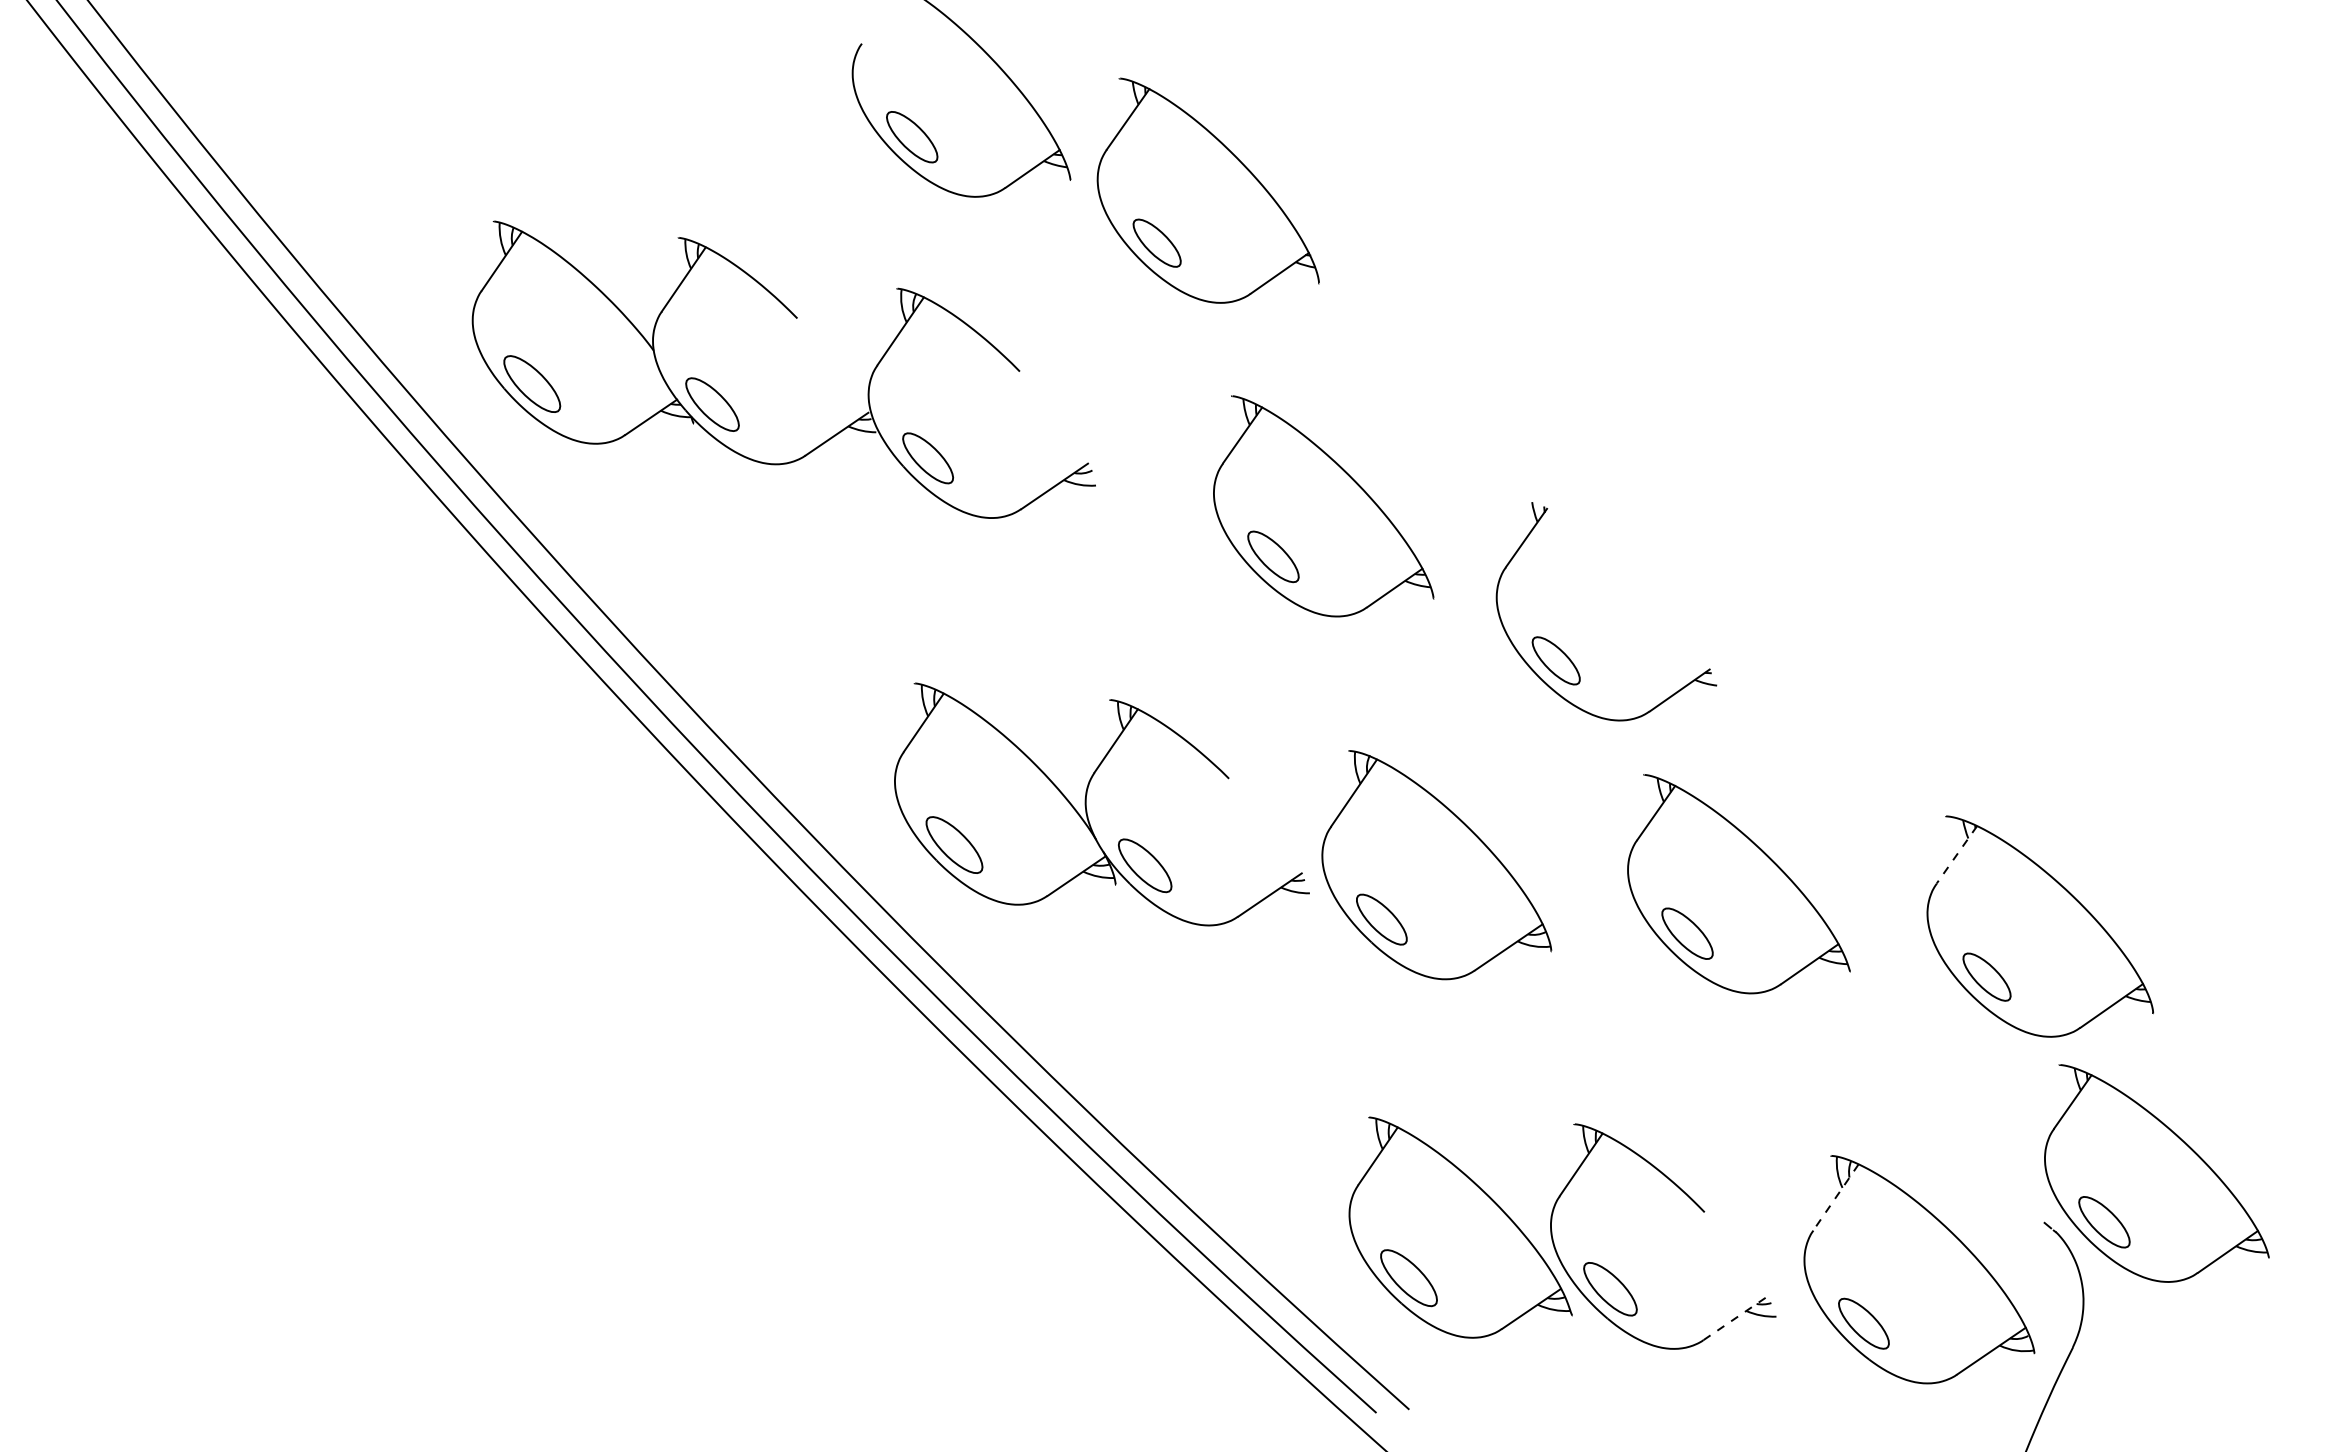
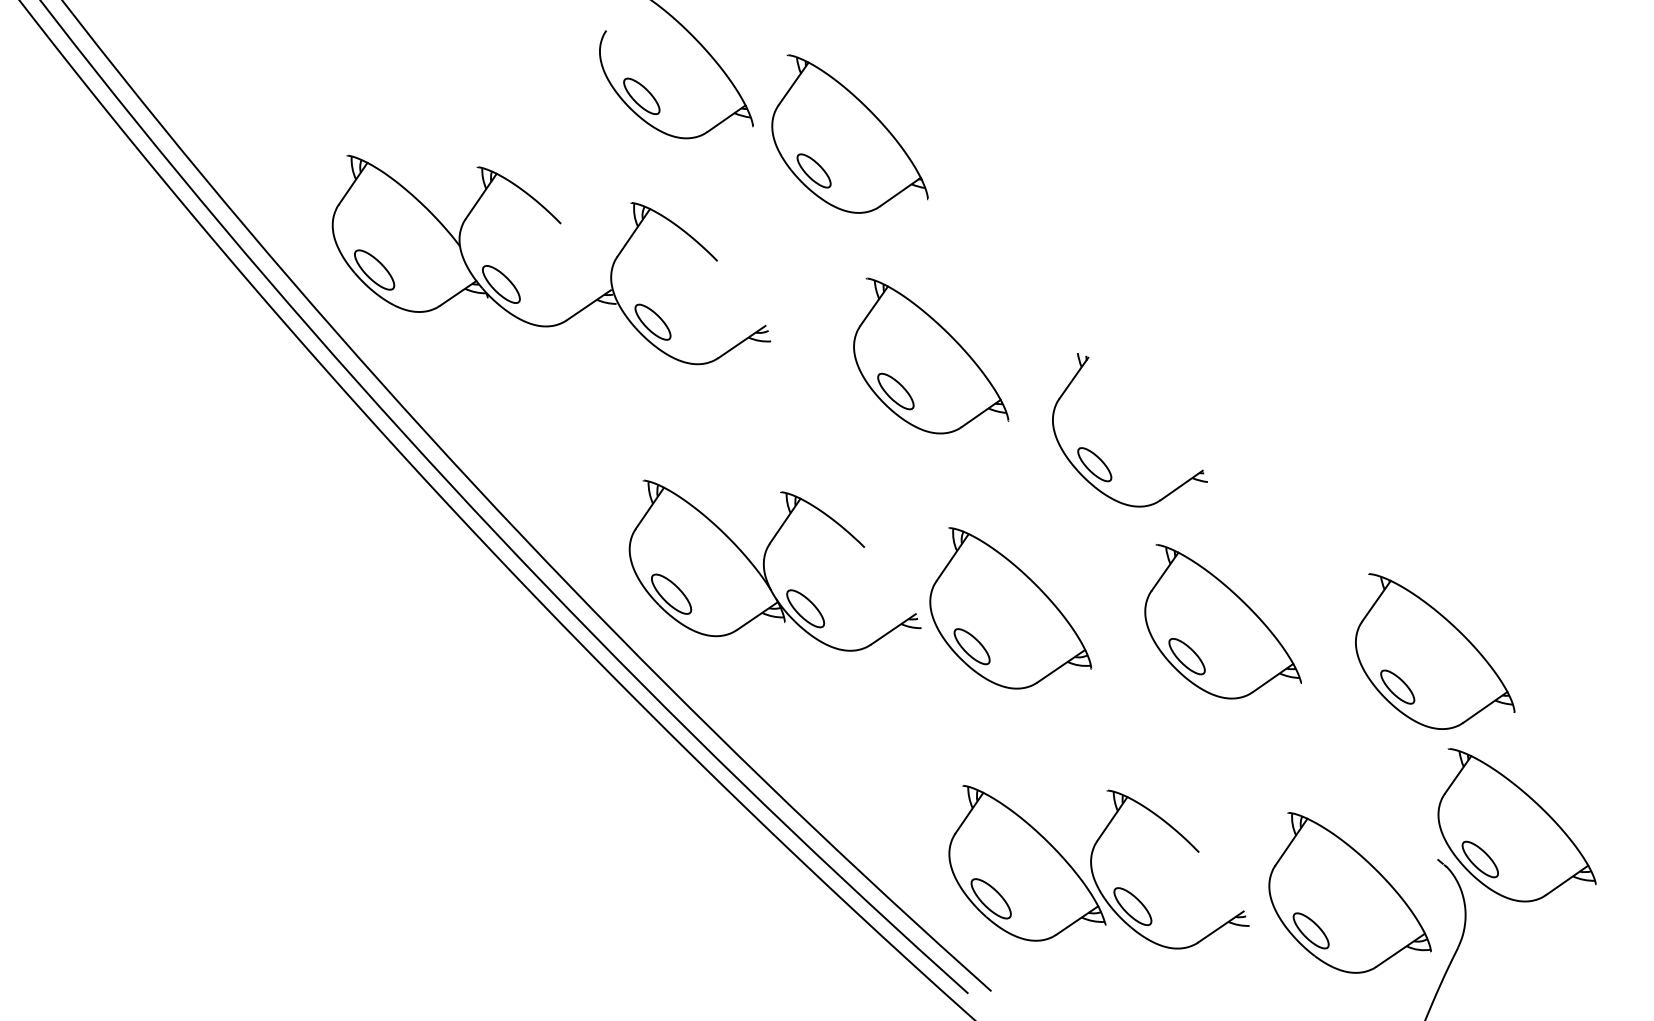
line: (1956, 855) -> (1376, 601), dashed -> solid
line: (1835, 1197) -> (1291, 842), dashed -> solid
line: (1735, 1318) -> (1220, 927), dashed -> solid

